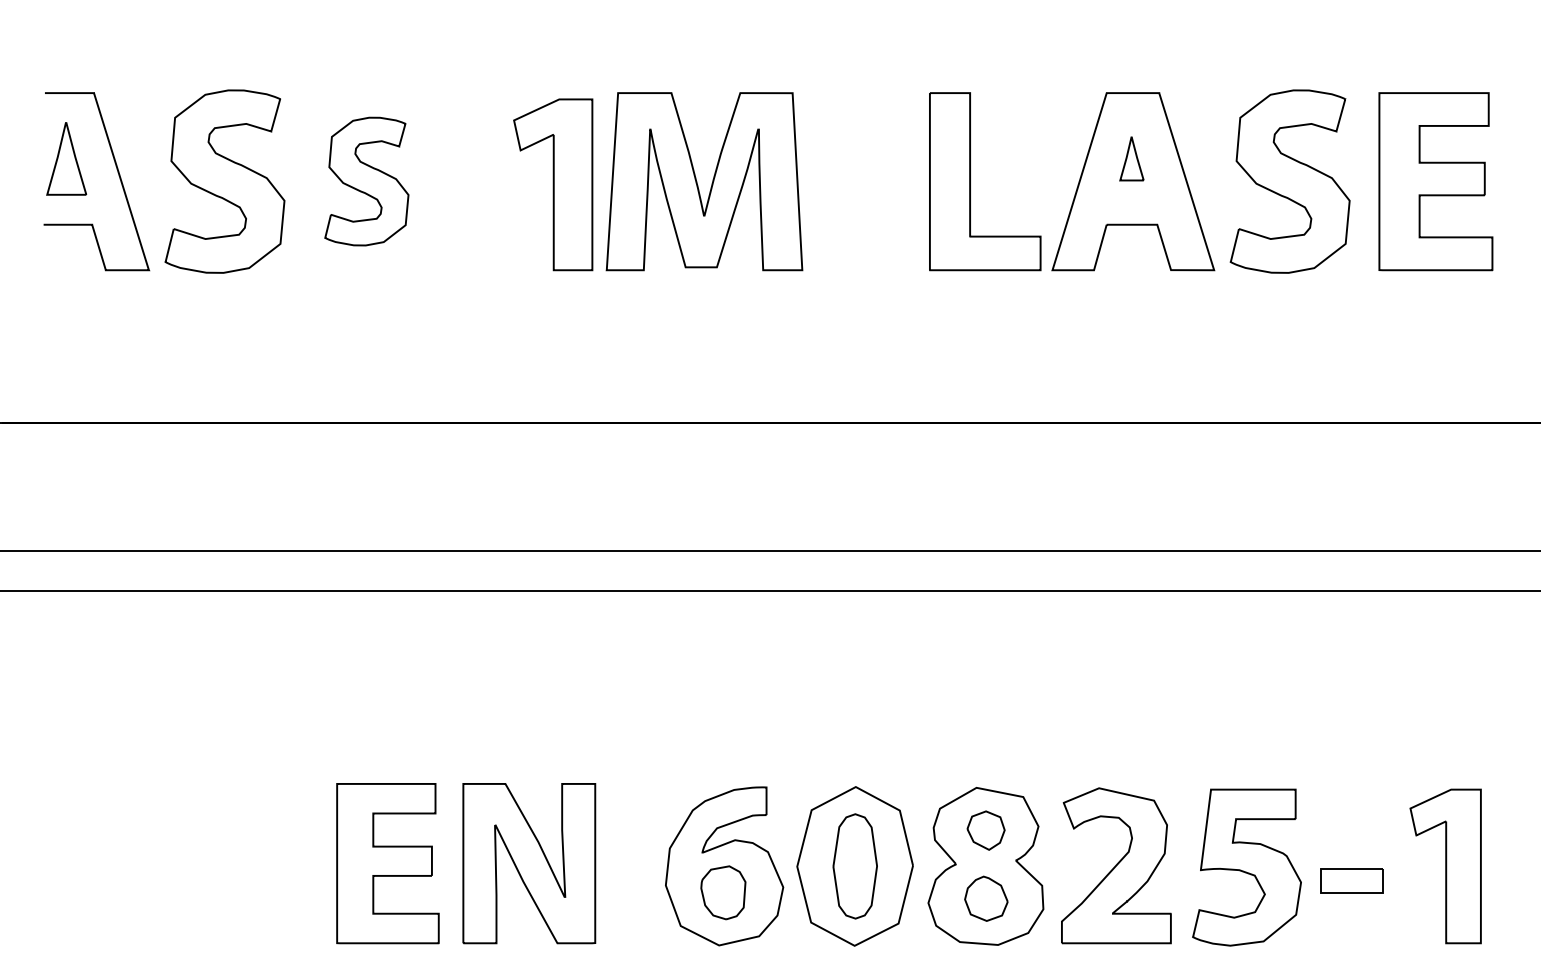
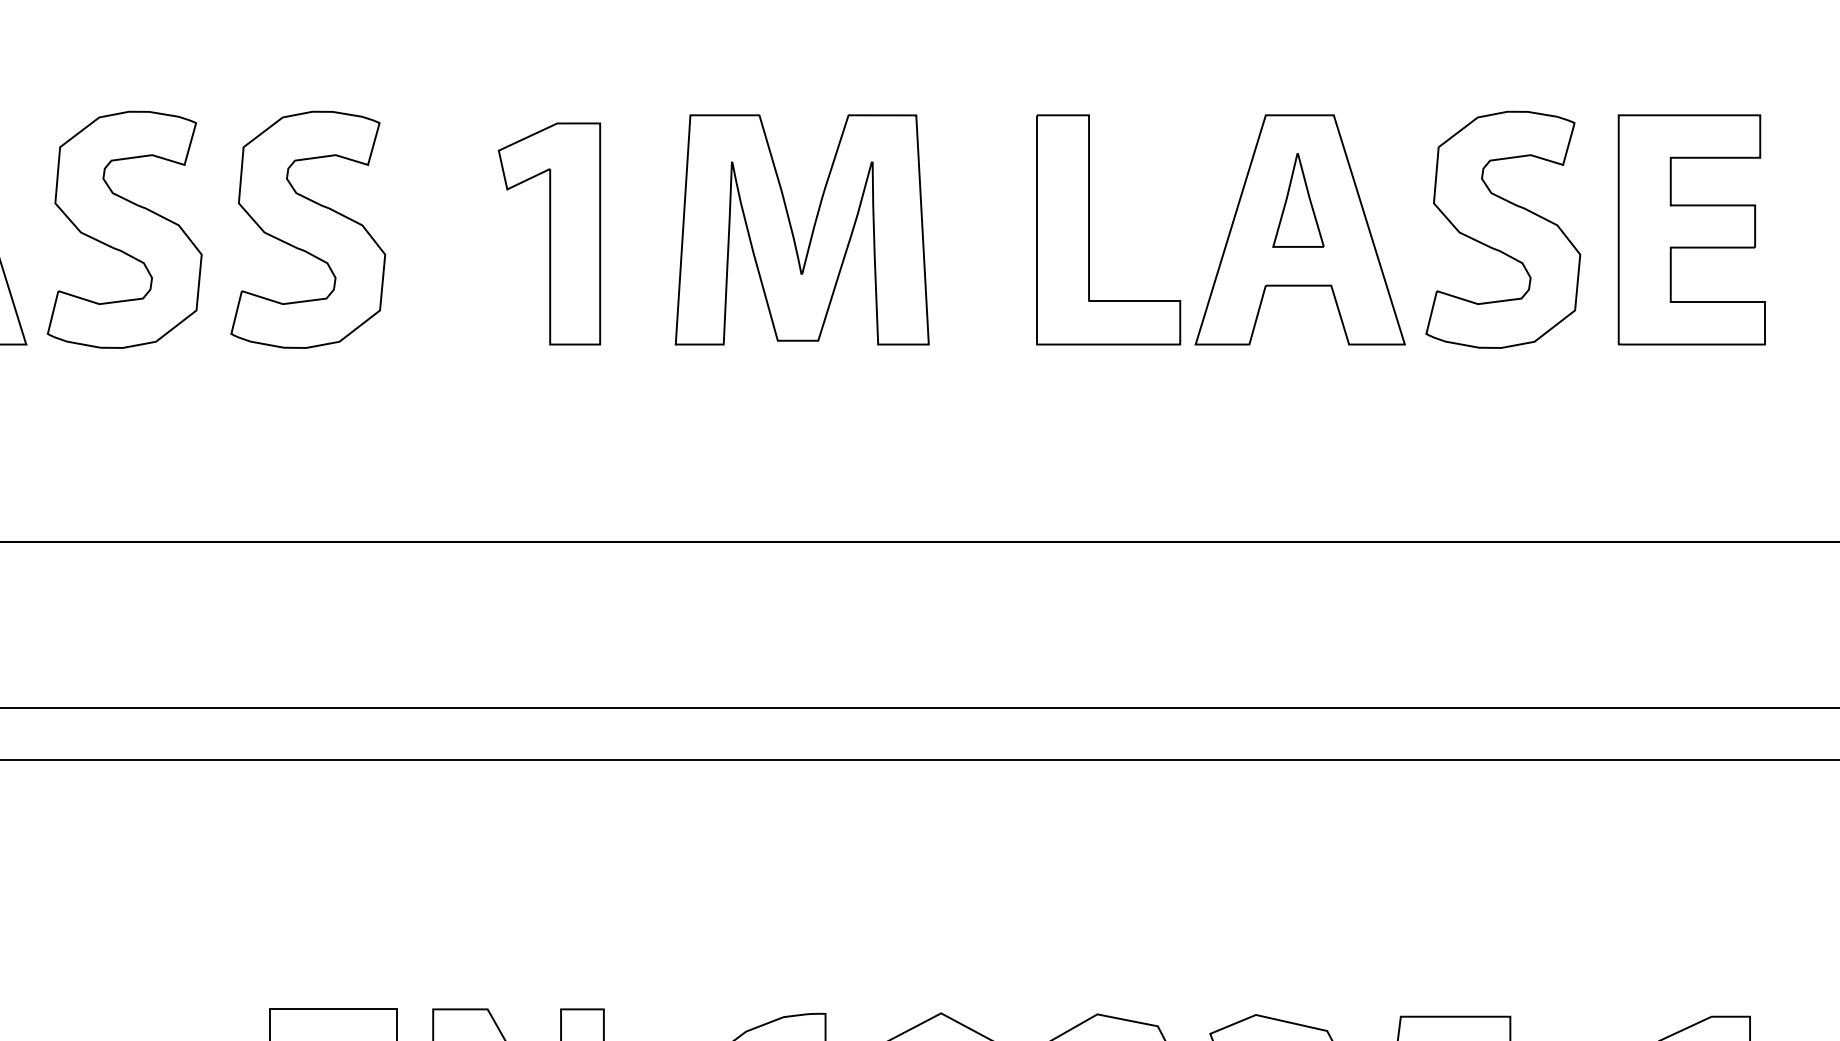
part: (1131, 158) -> (1297, 199), size x1.67
part: (366, 181) -> (307, 229), size x1.43
part: (697, 181) -> (793, 229), moved

